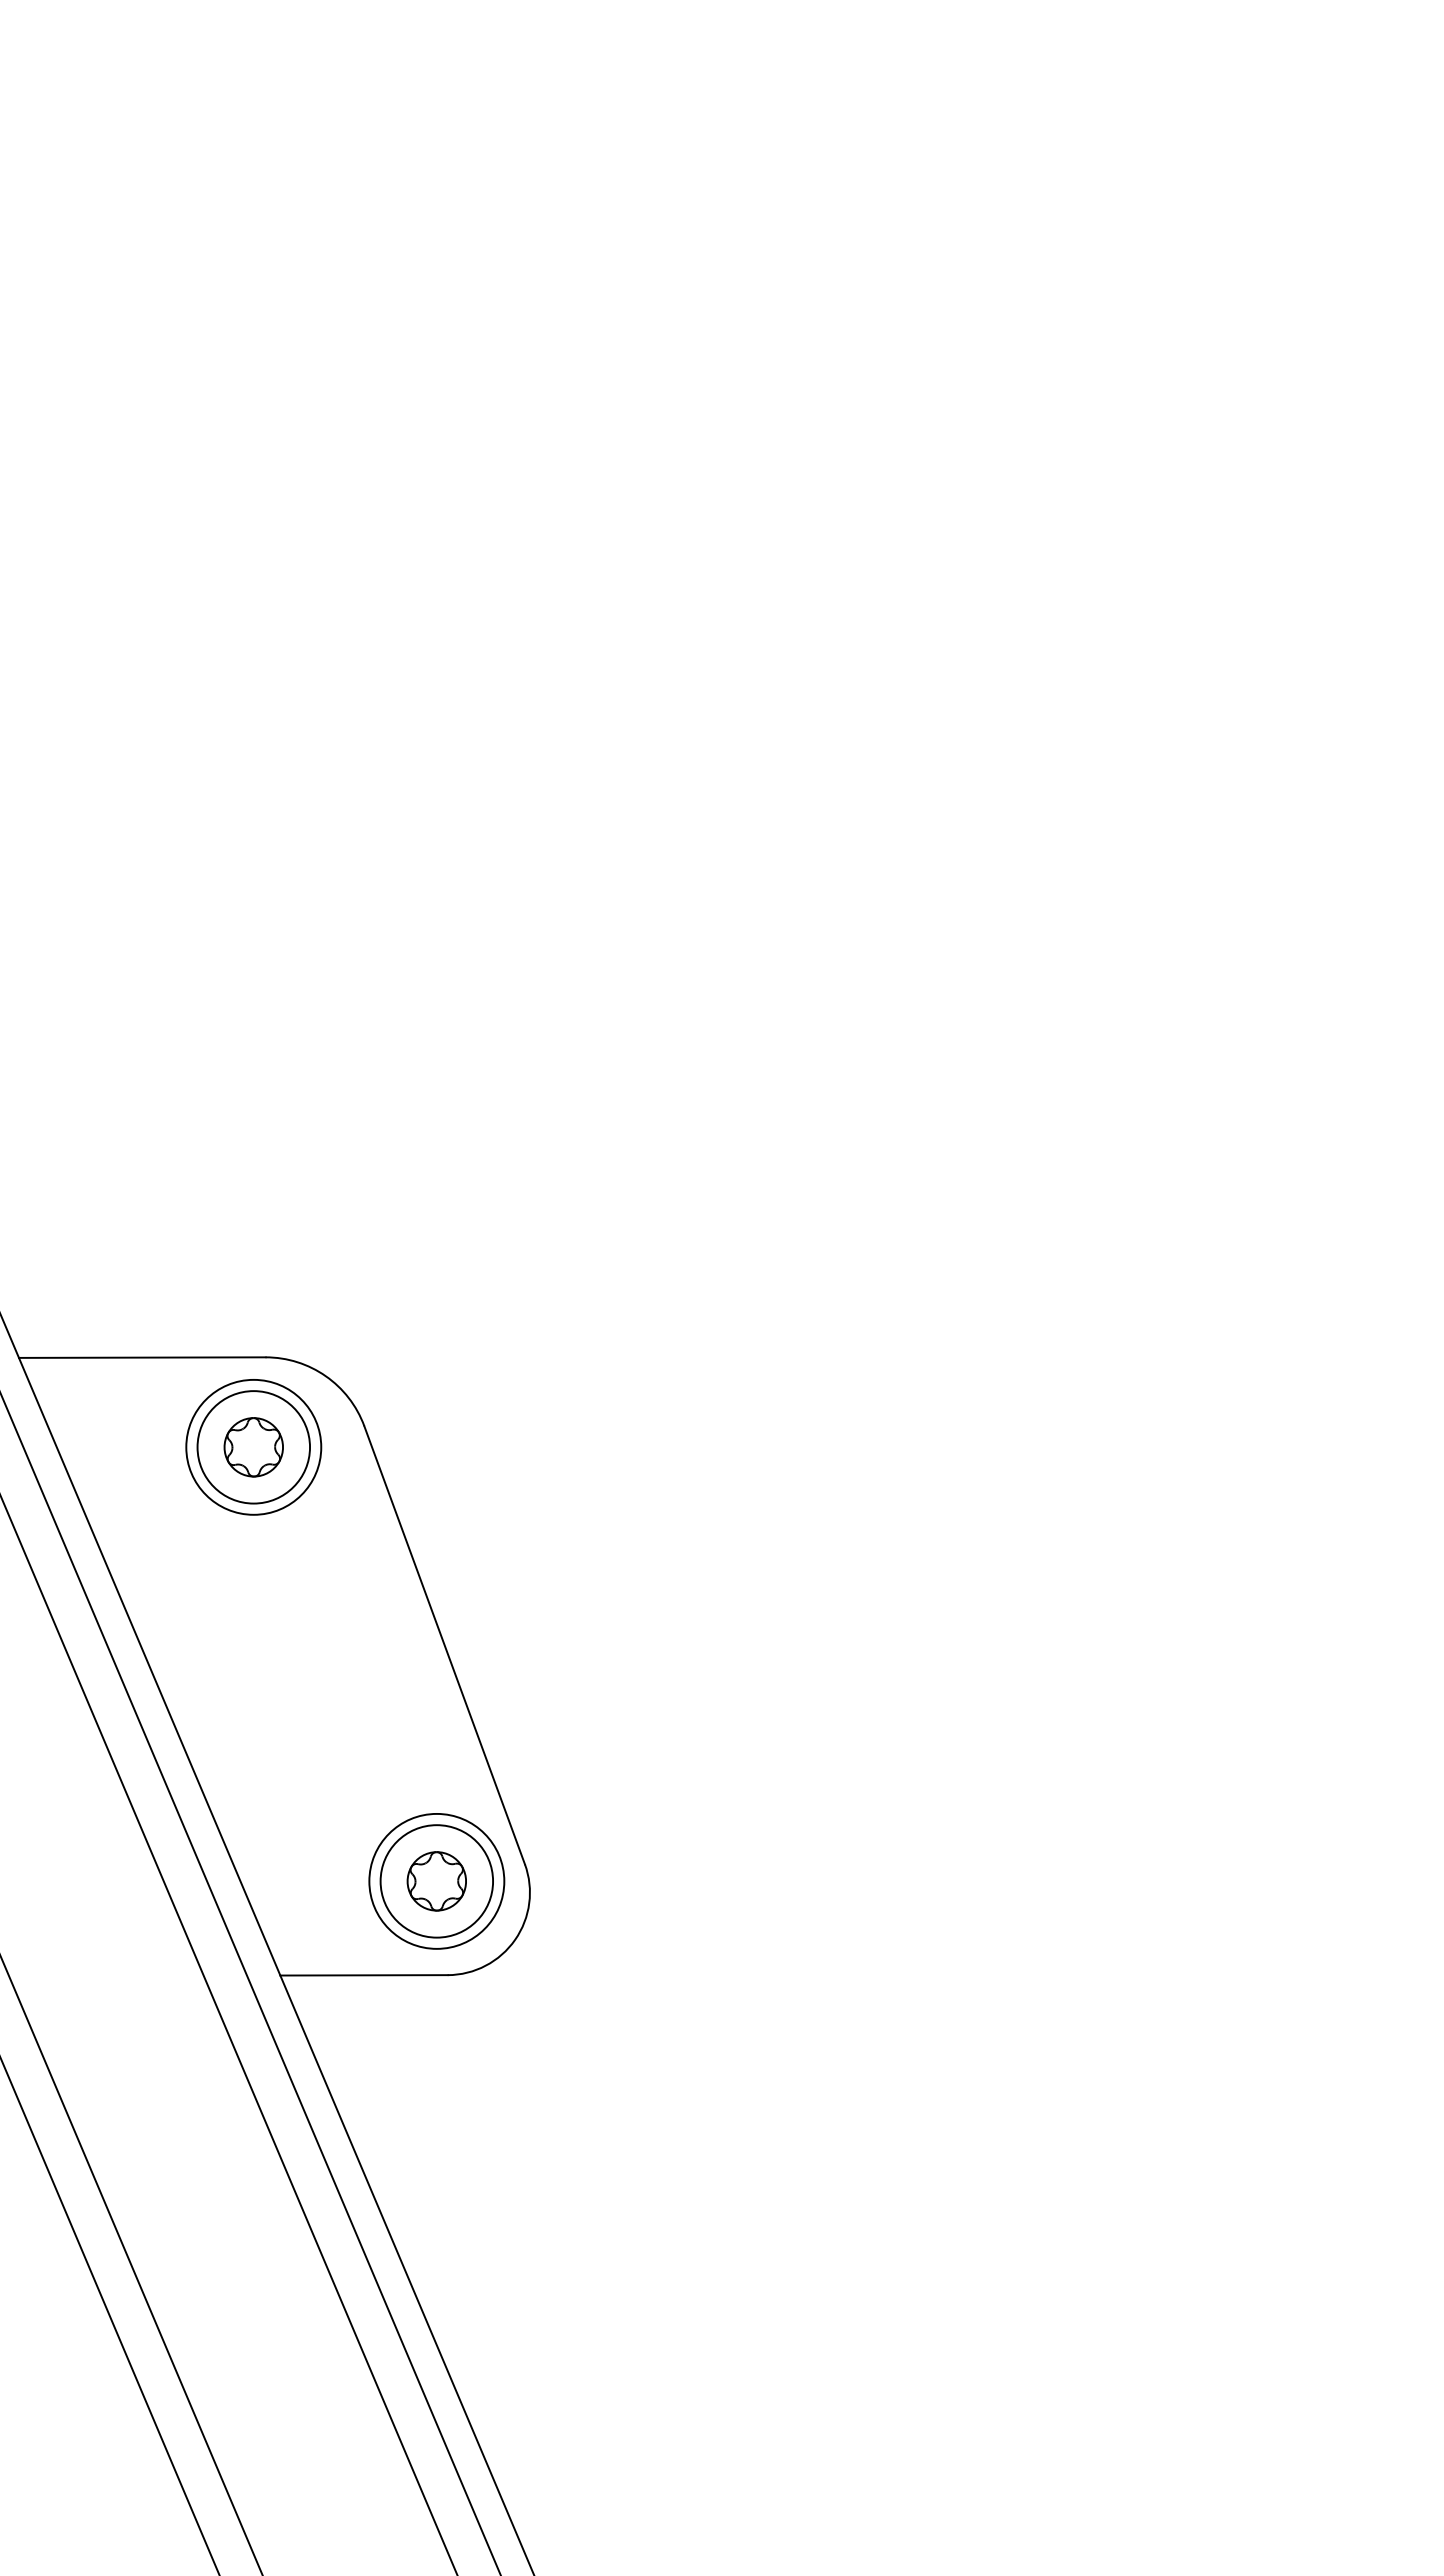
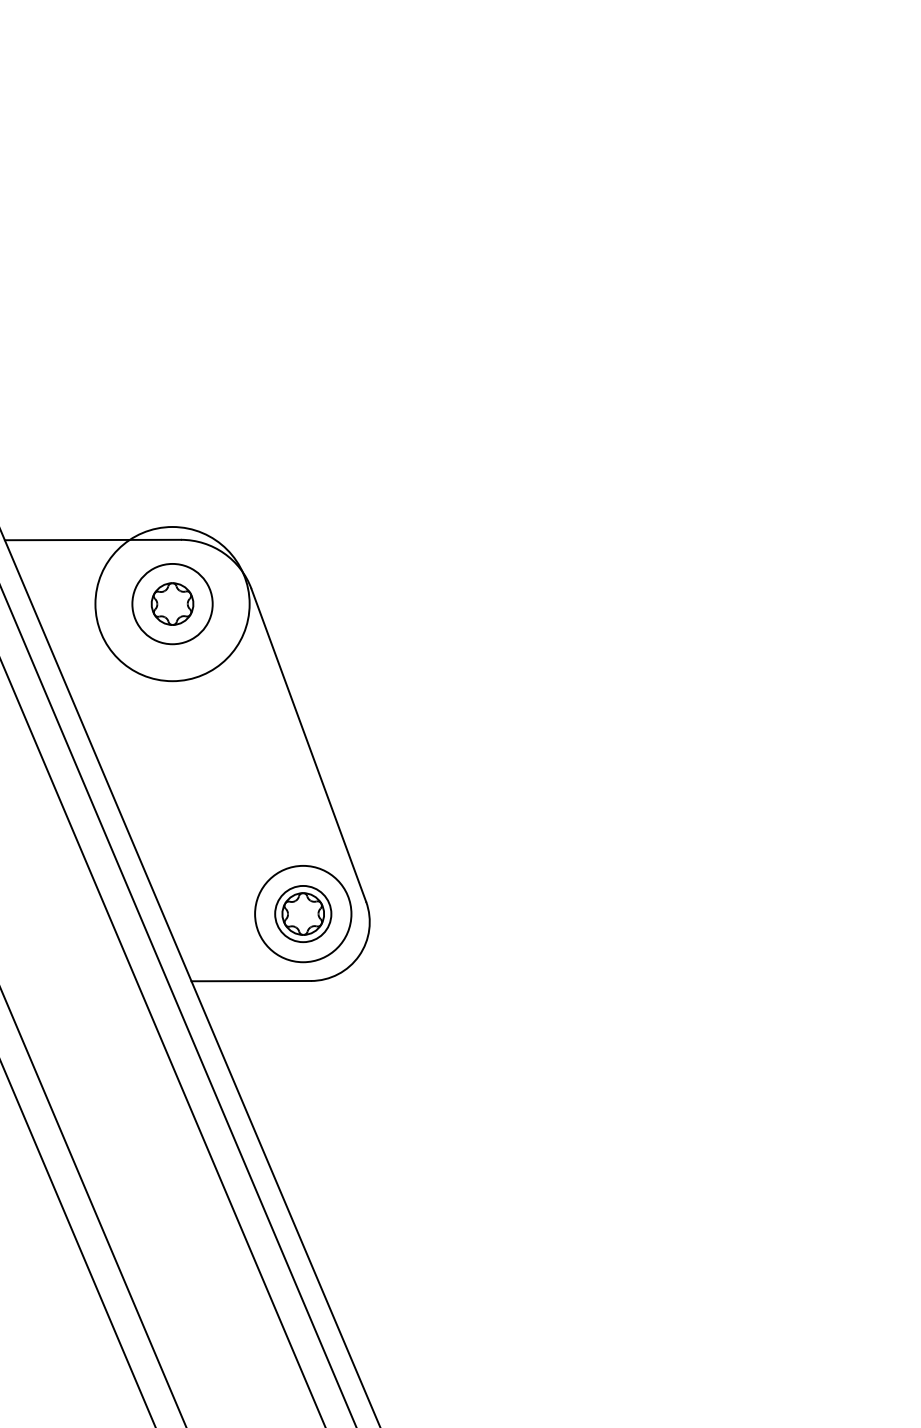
circle: (253, 1446) -> (172, 603), size x1.6
circle: (436, 1881) -> (303, 914), size x0.7

